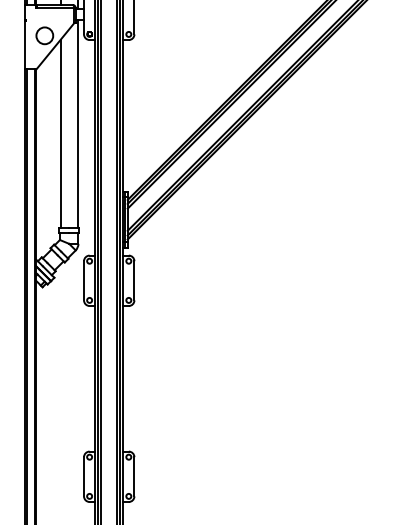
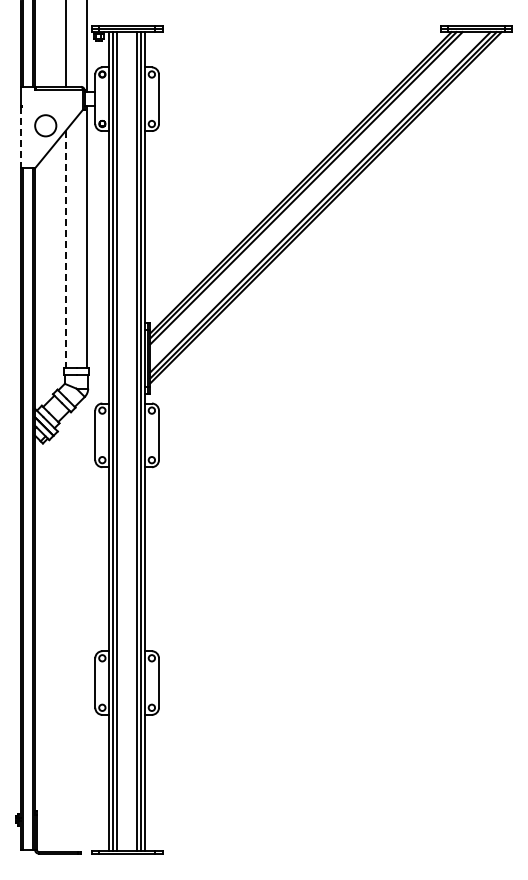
line: (24, 45) -> (20, 138), solid -> dashed
line: (60, 133) -> (65, 249), solid -> dashed

